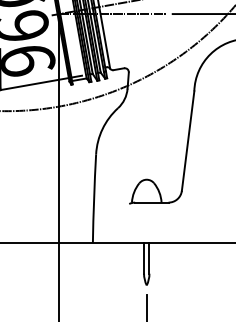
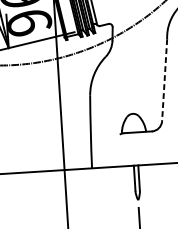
line: (188, 141) -> (164, 80), solid -> dashed

